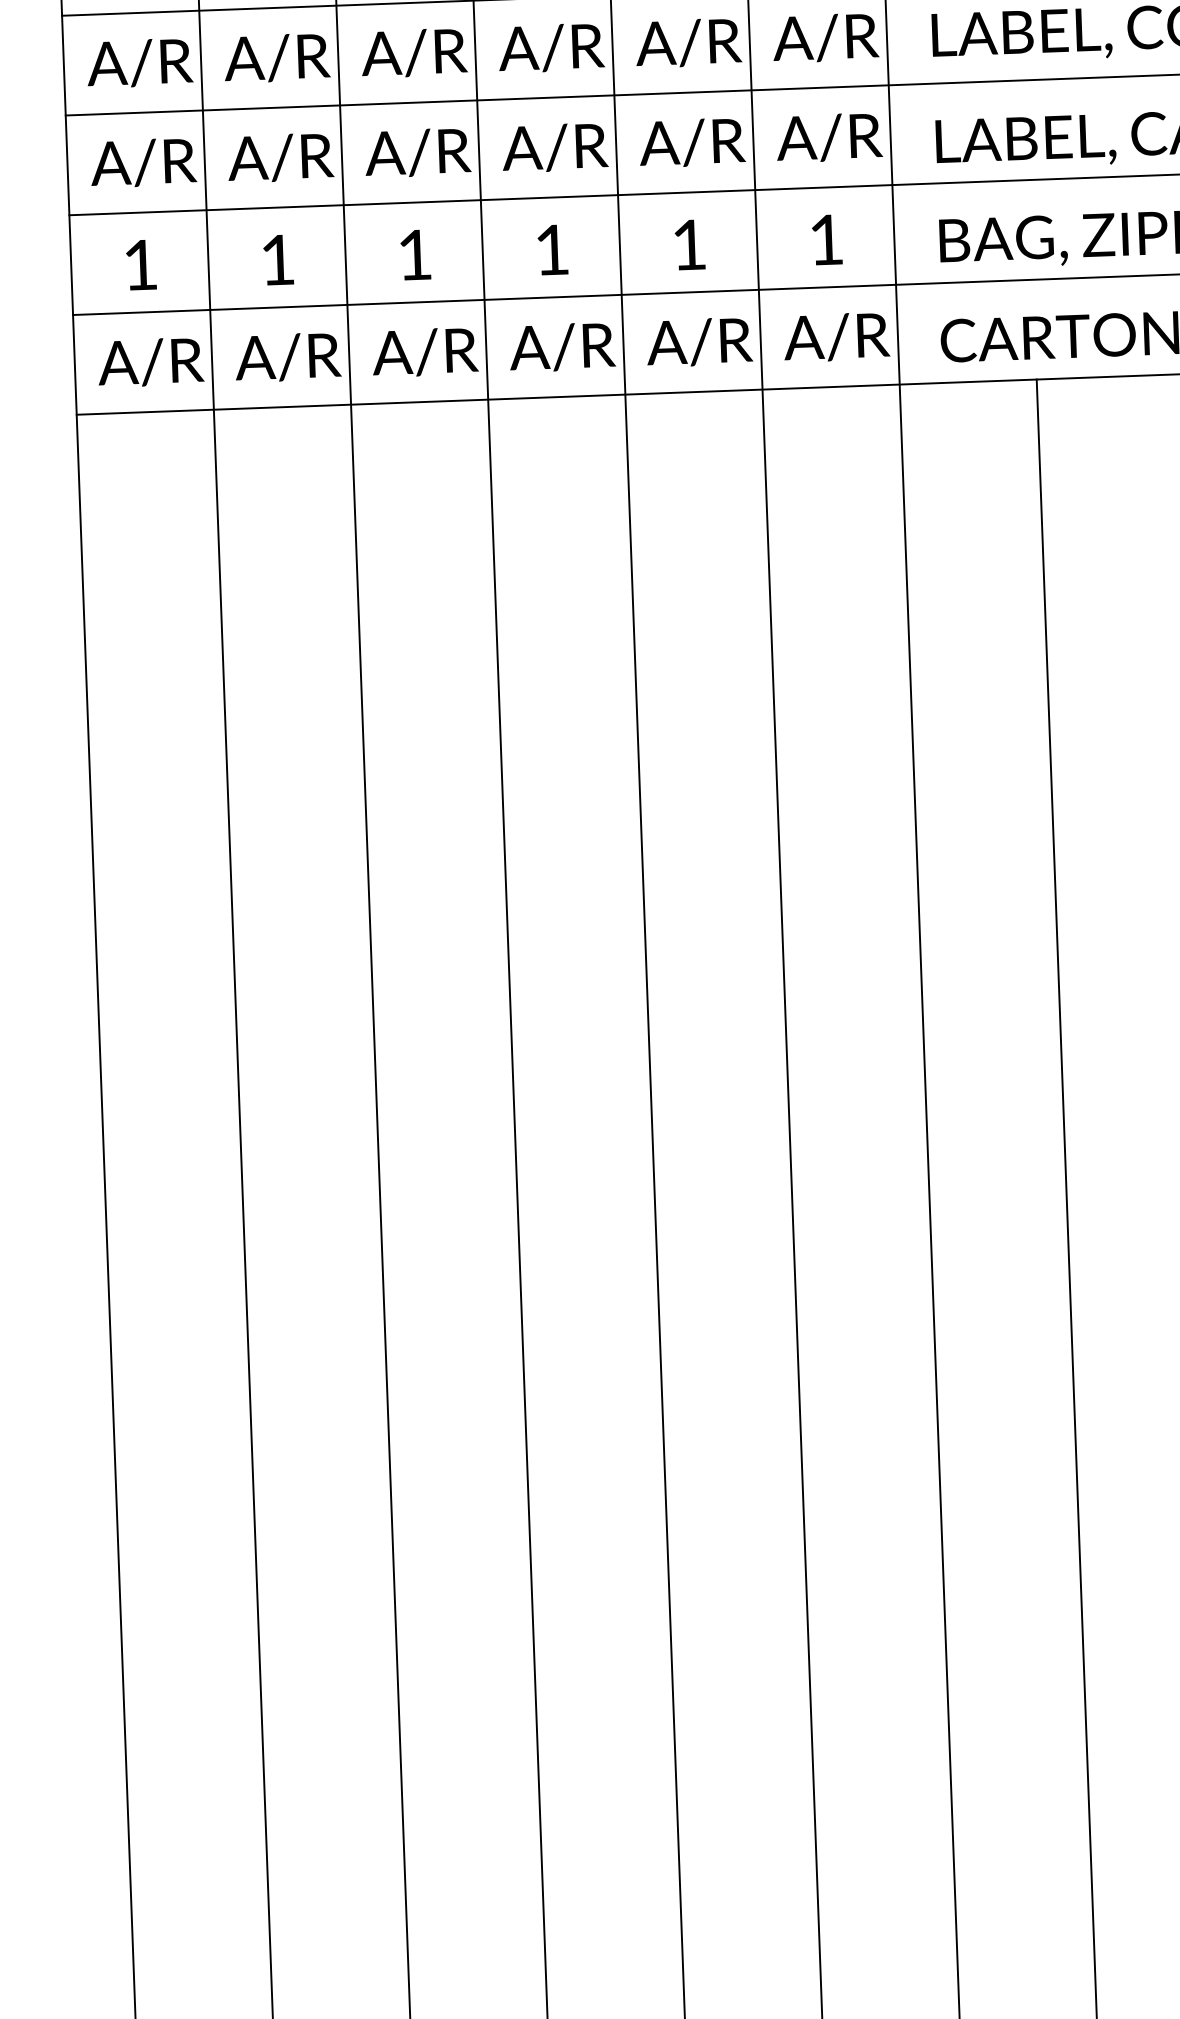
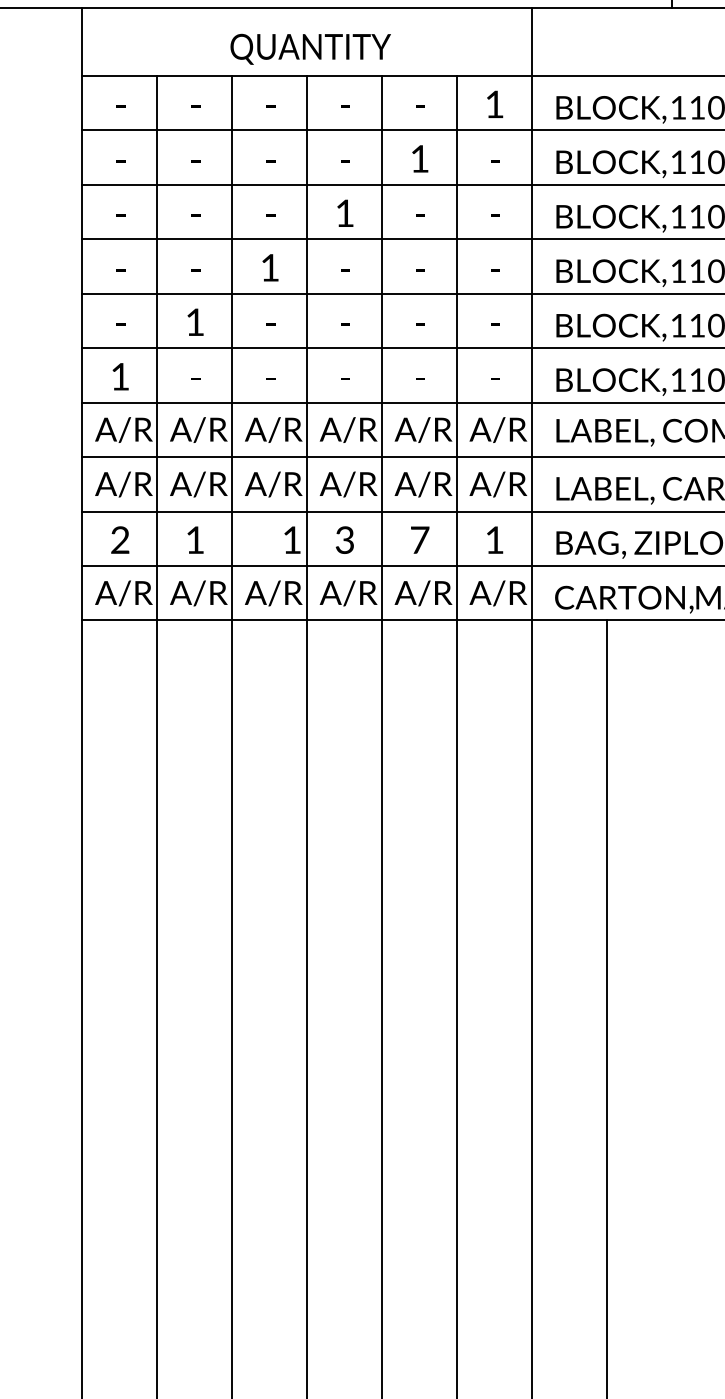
text: (690, 243) -> (420, 539), 1 -> 7
text: (551, 248) -> (344, 539), 1 -> 3
text: (415, 253) -> (292, 539), moved
text: (140, 263) -> (120, 539), 1 -> 2

